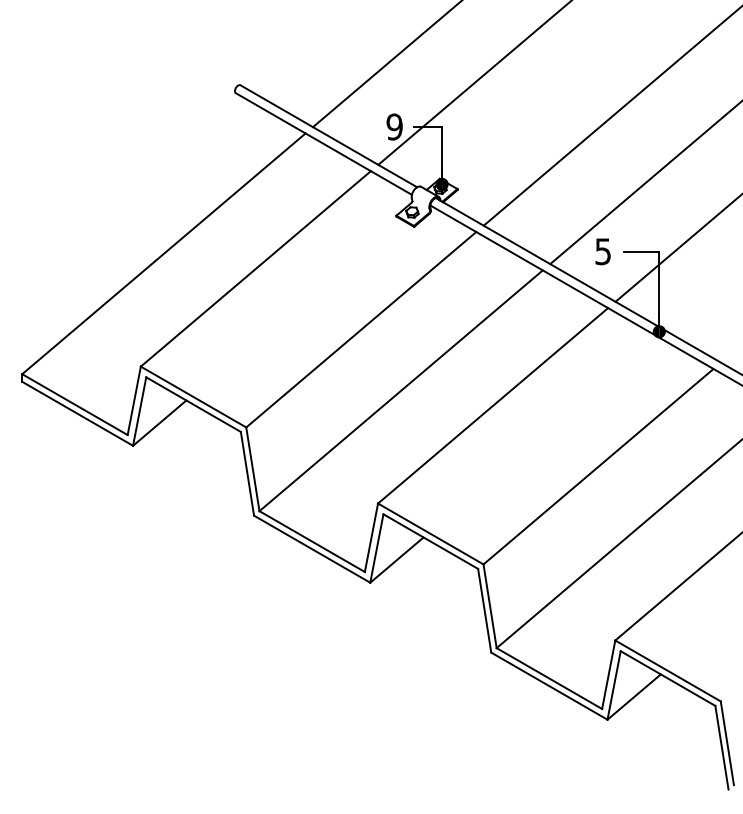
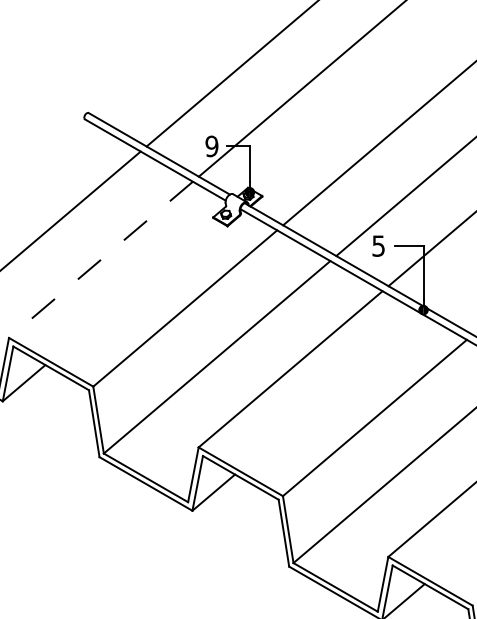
line: (255, 268) -> (100, 259), solid -> dashed

